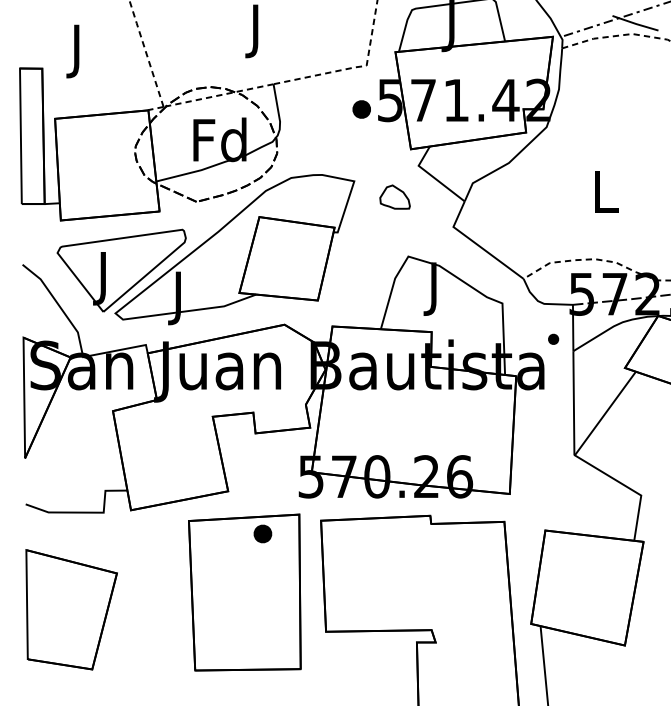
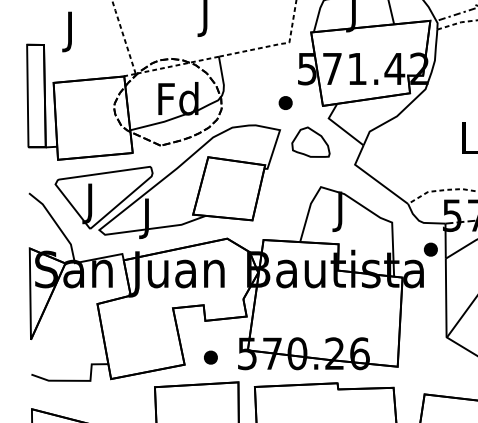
part: (361, 109) -> (285, 103), moved
part: (394, 196) -> (310, 141), size x1.67
part: (553, 339) -> (430, 249), size x1.67
part: (262, 533) -> (210, 357), moved

